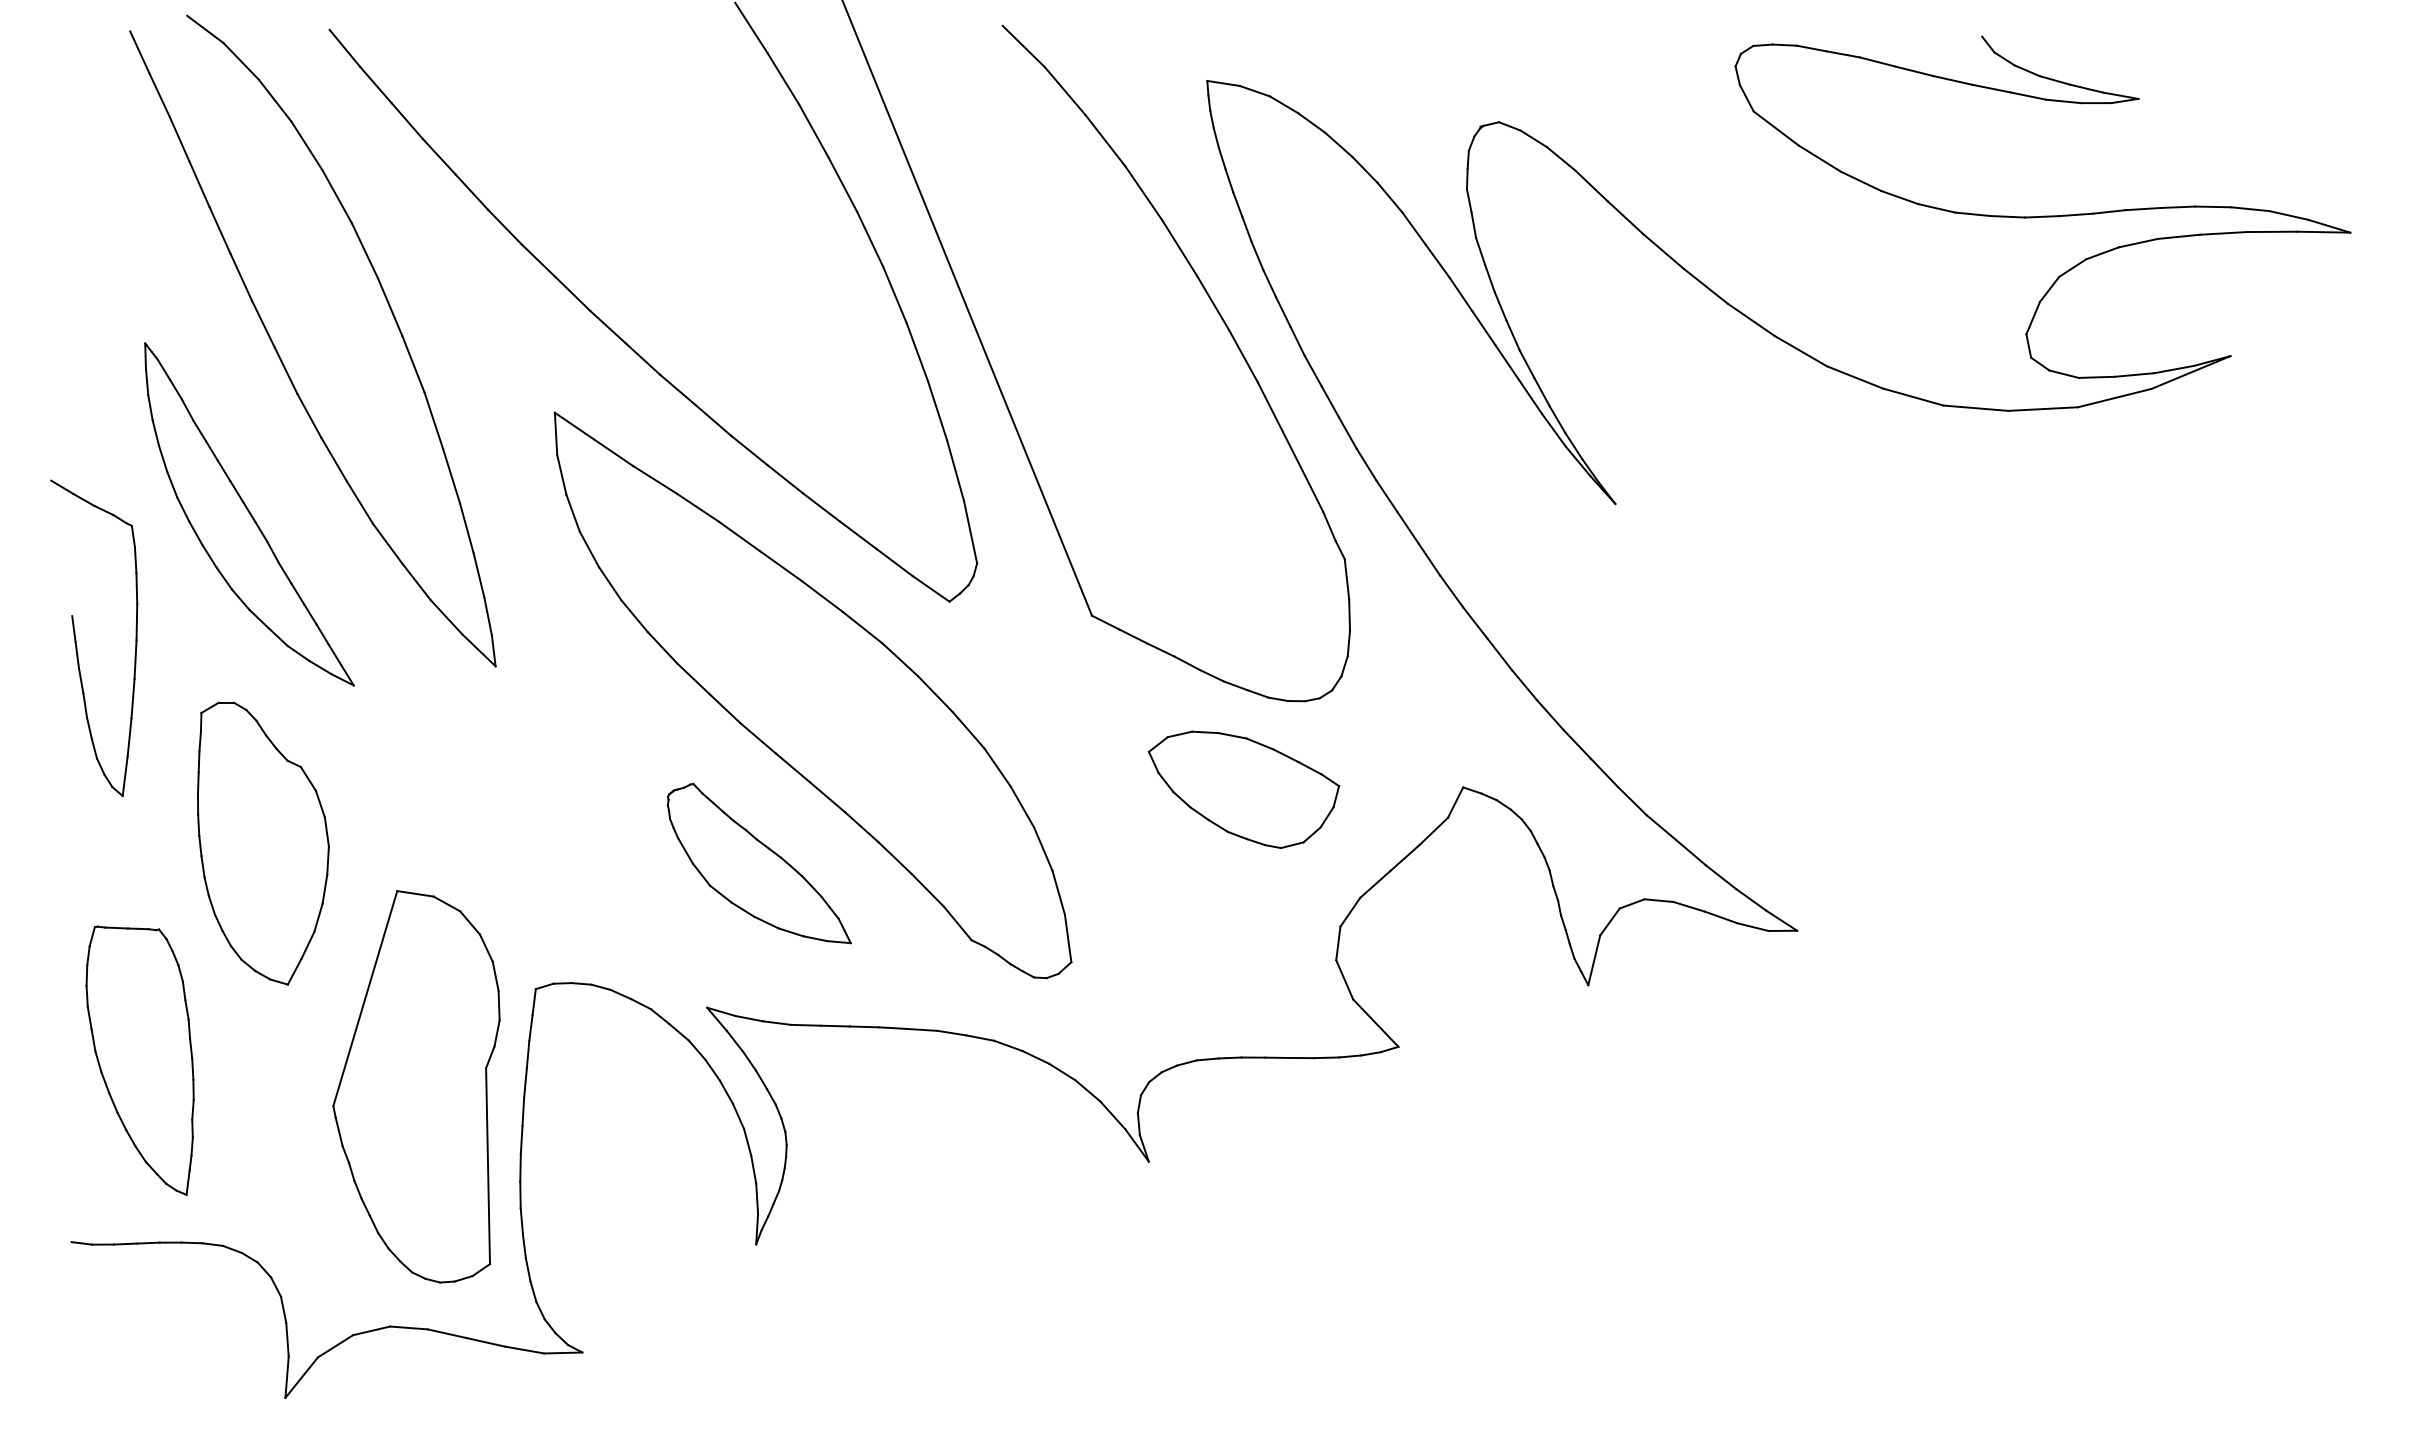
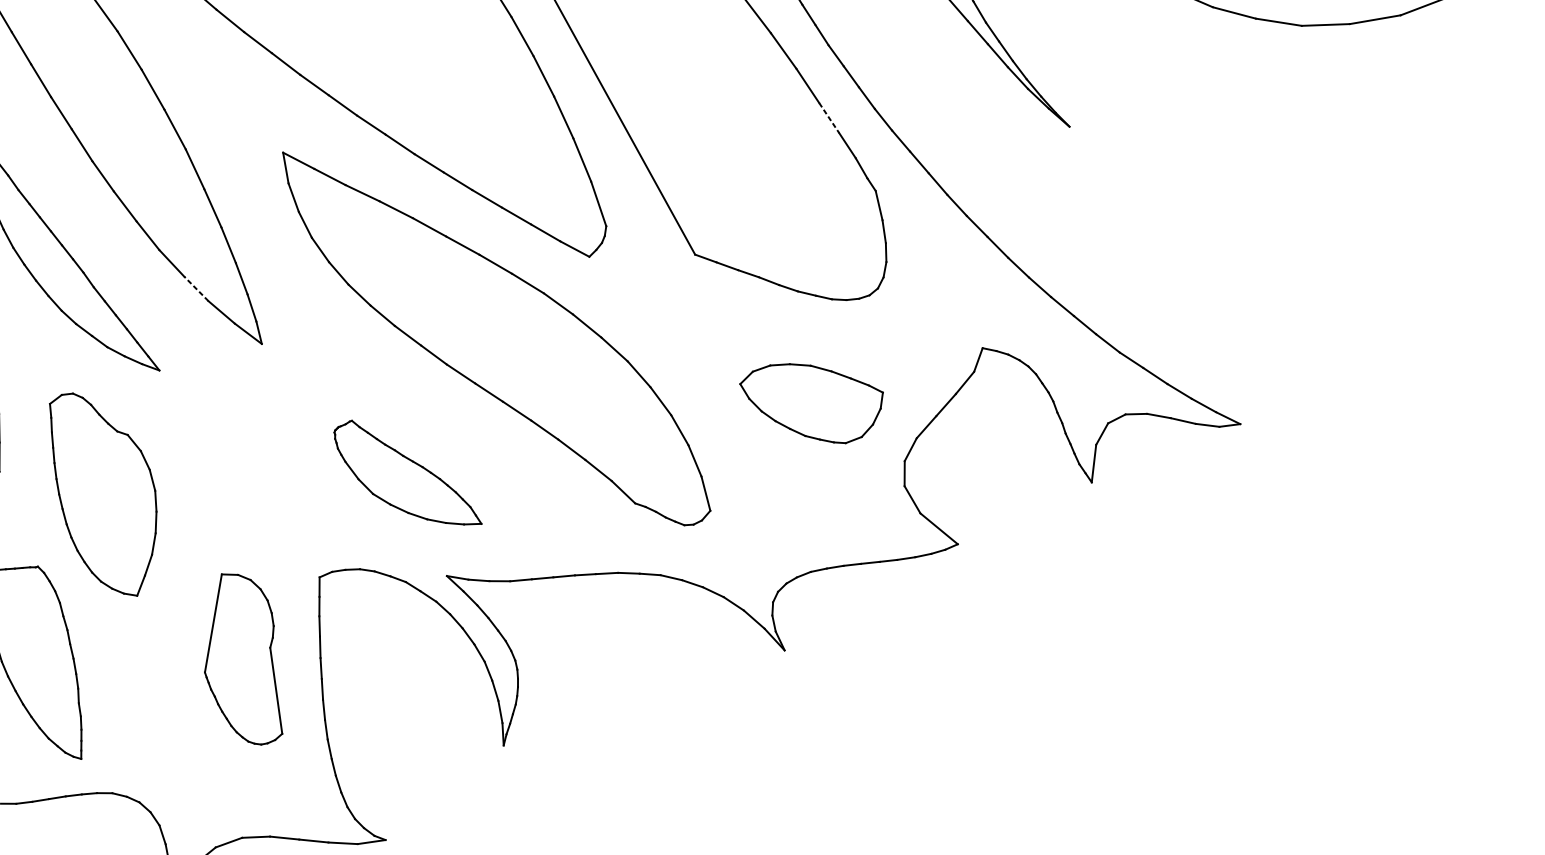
line: (1294, 454) -> (829, 118), solid -> dashed
line: (416, 581) -> (196, 288), solid -> dashed
part: (1243, 789) -> (813, 403), moved
part: (758, 863) -> (406, 473), moved
part: (416, 1086) -> (240, 659), size x0.6

